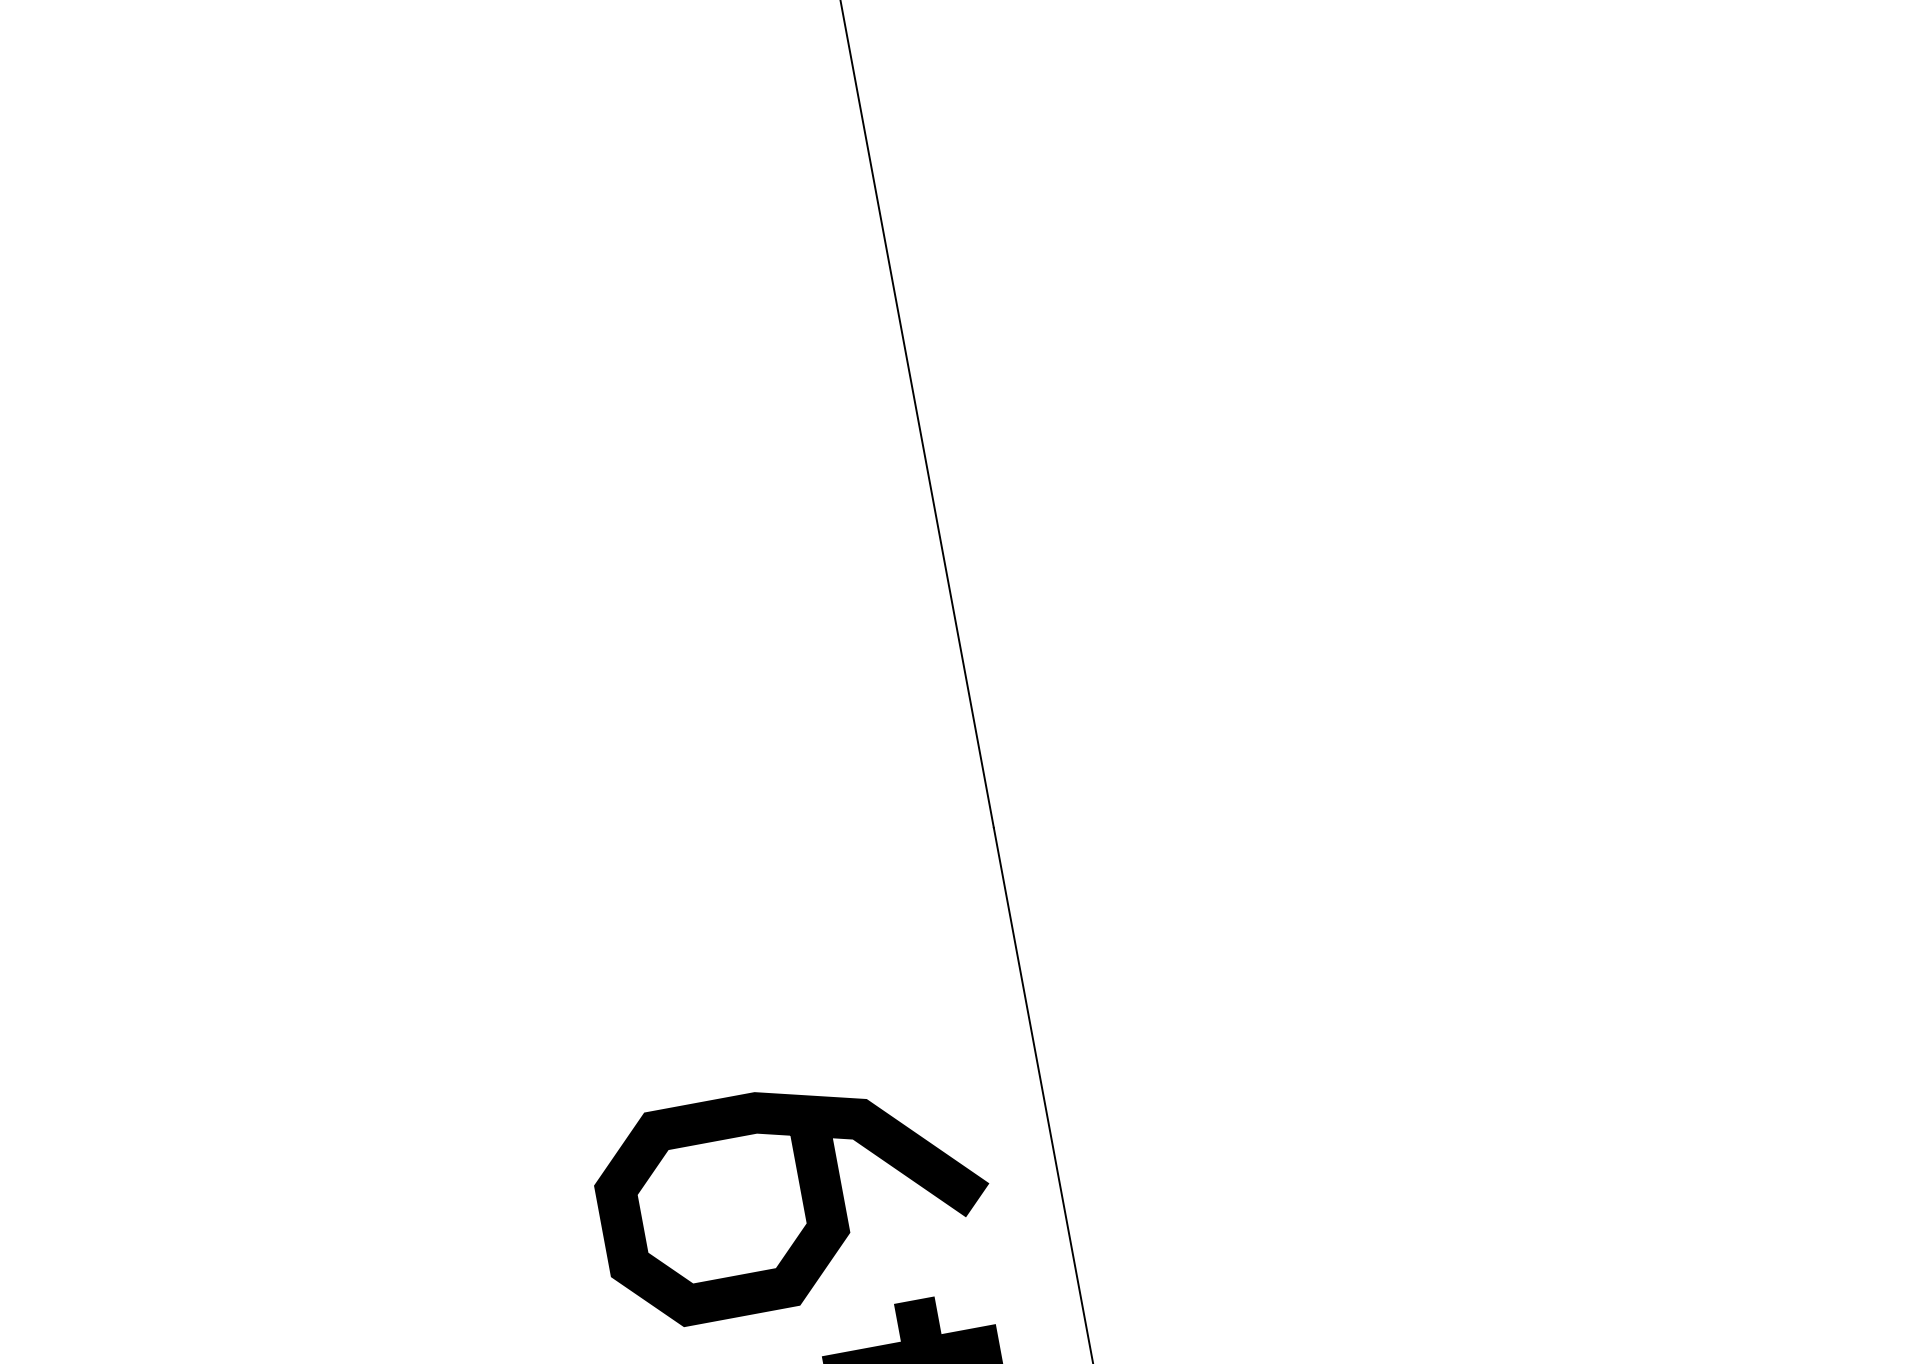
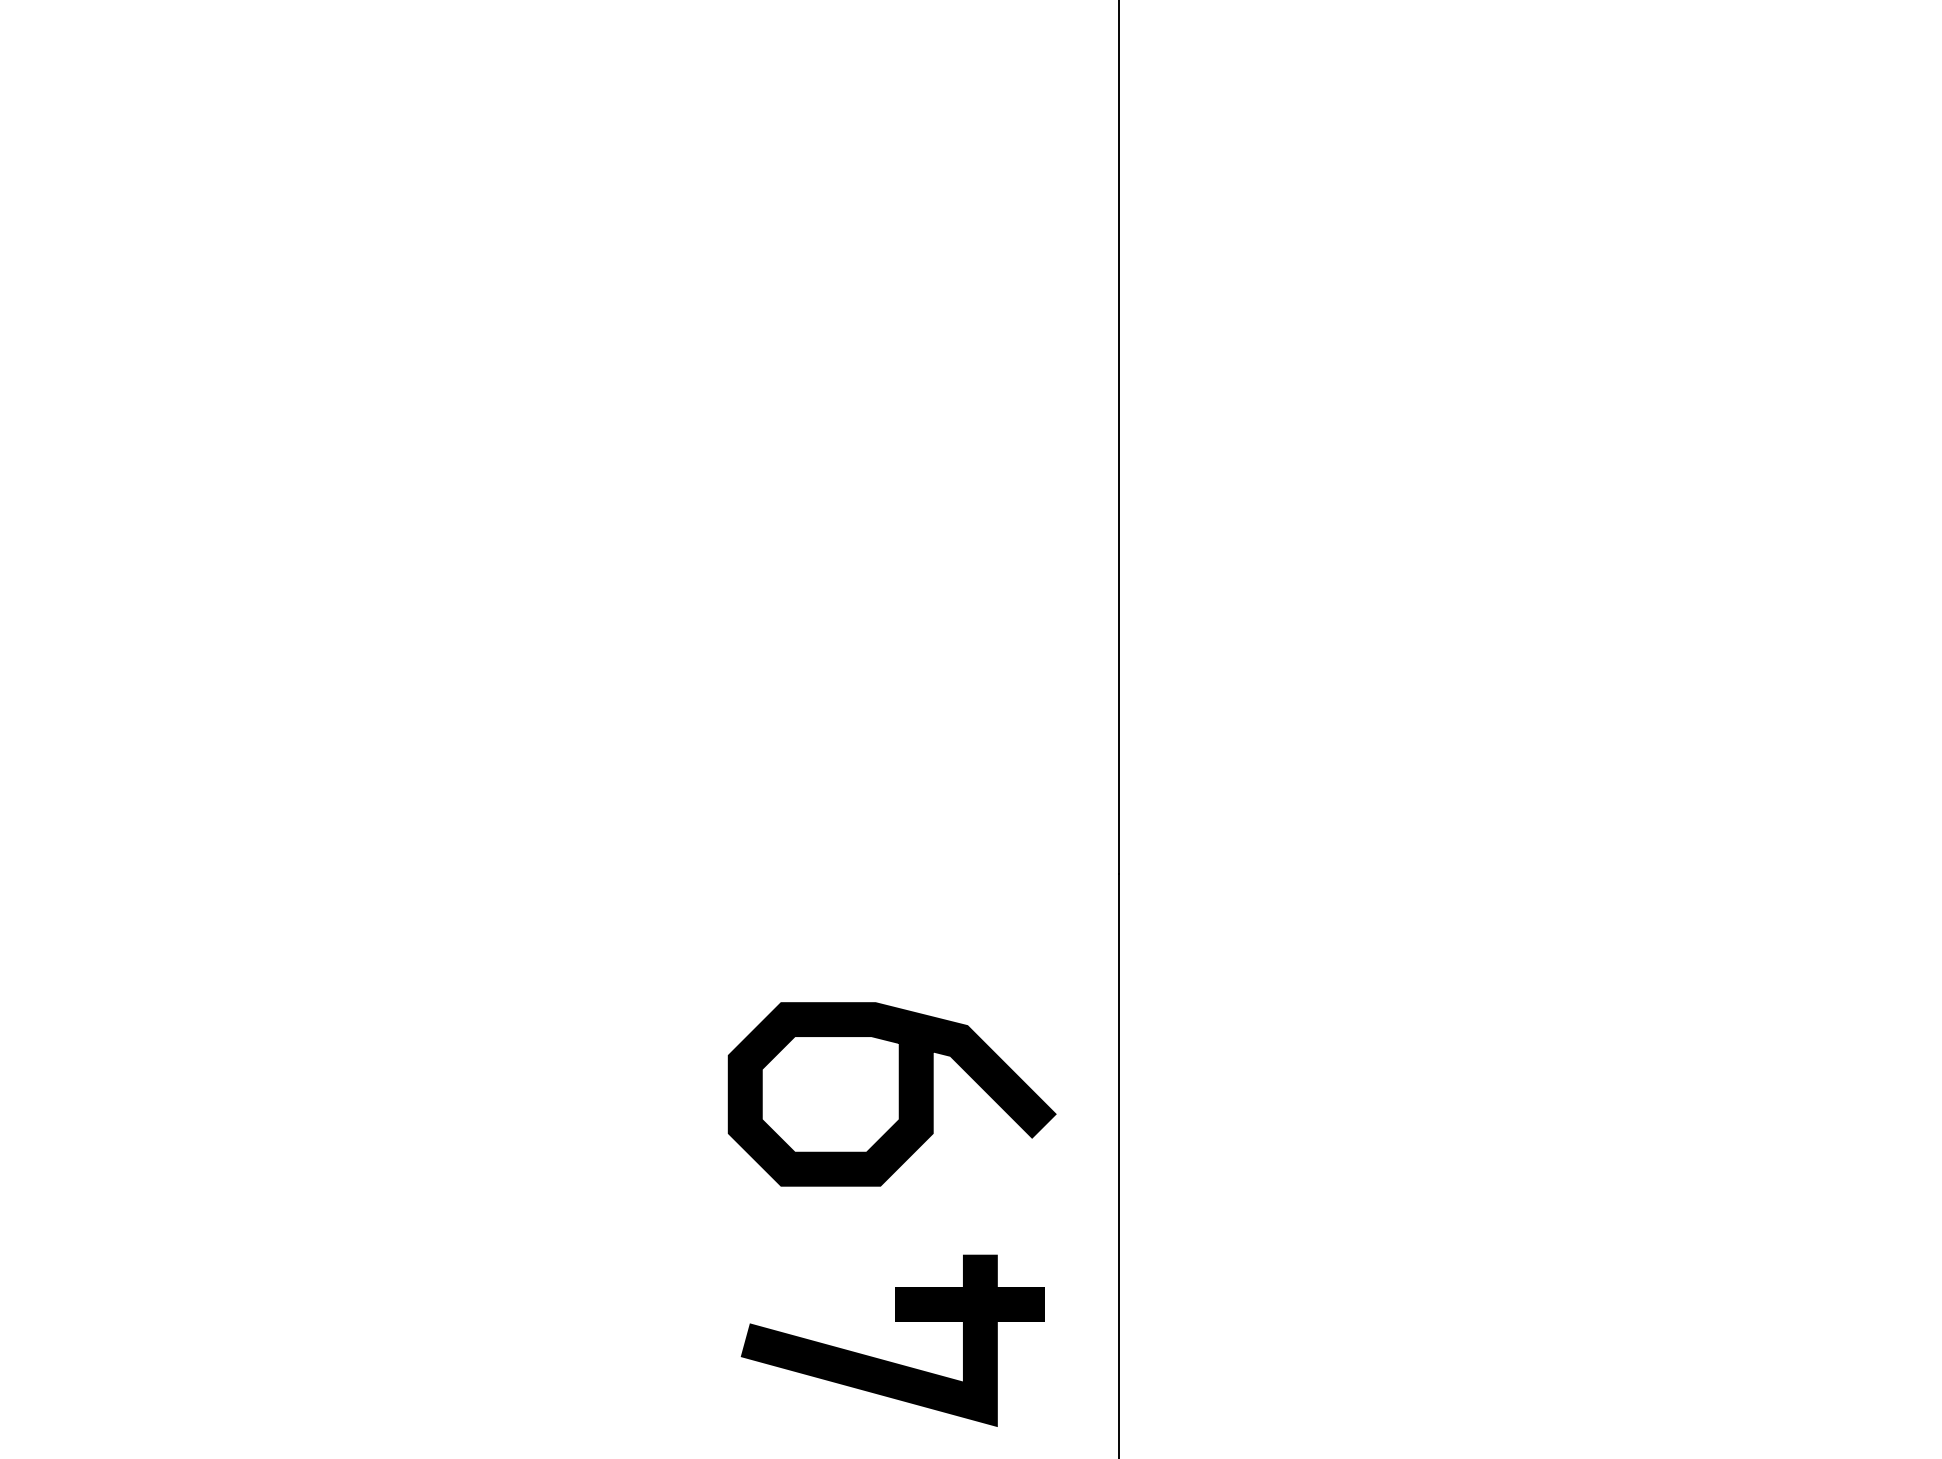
curve: (800, 1194) -> (898, 1094), moved

